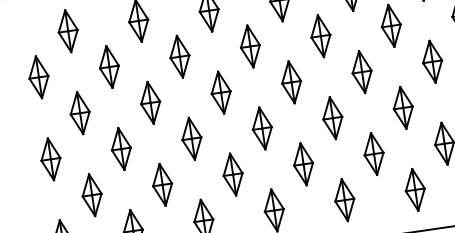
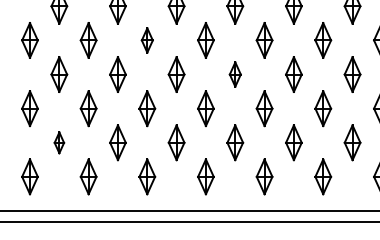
part: (180, 56) -> (147, 40), size x0.7
part: (291, 82) -> (235, 74), size x0.7
part: (92, 194) -> (59, 142), size x0.6

